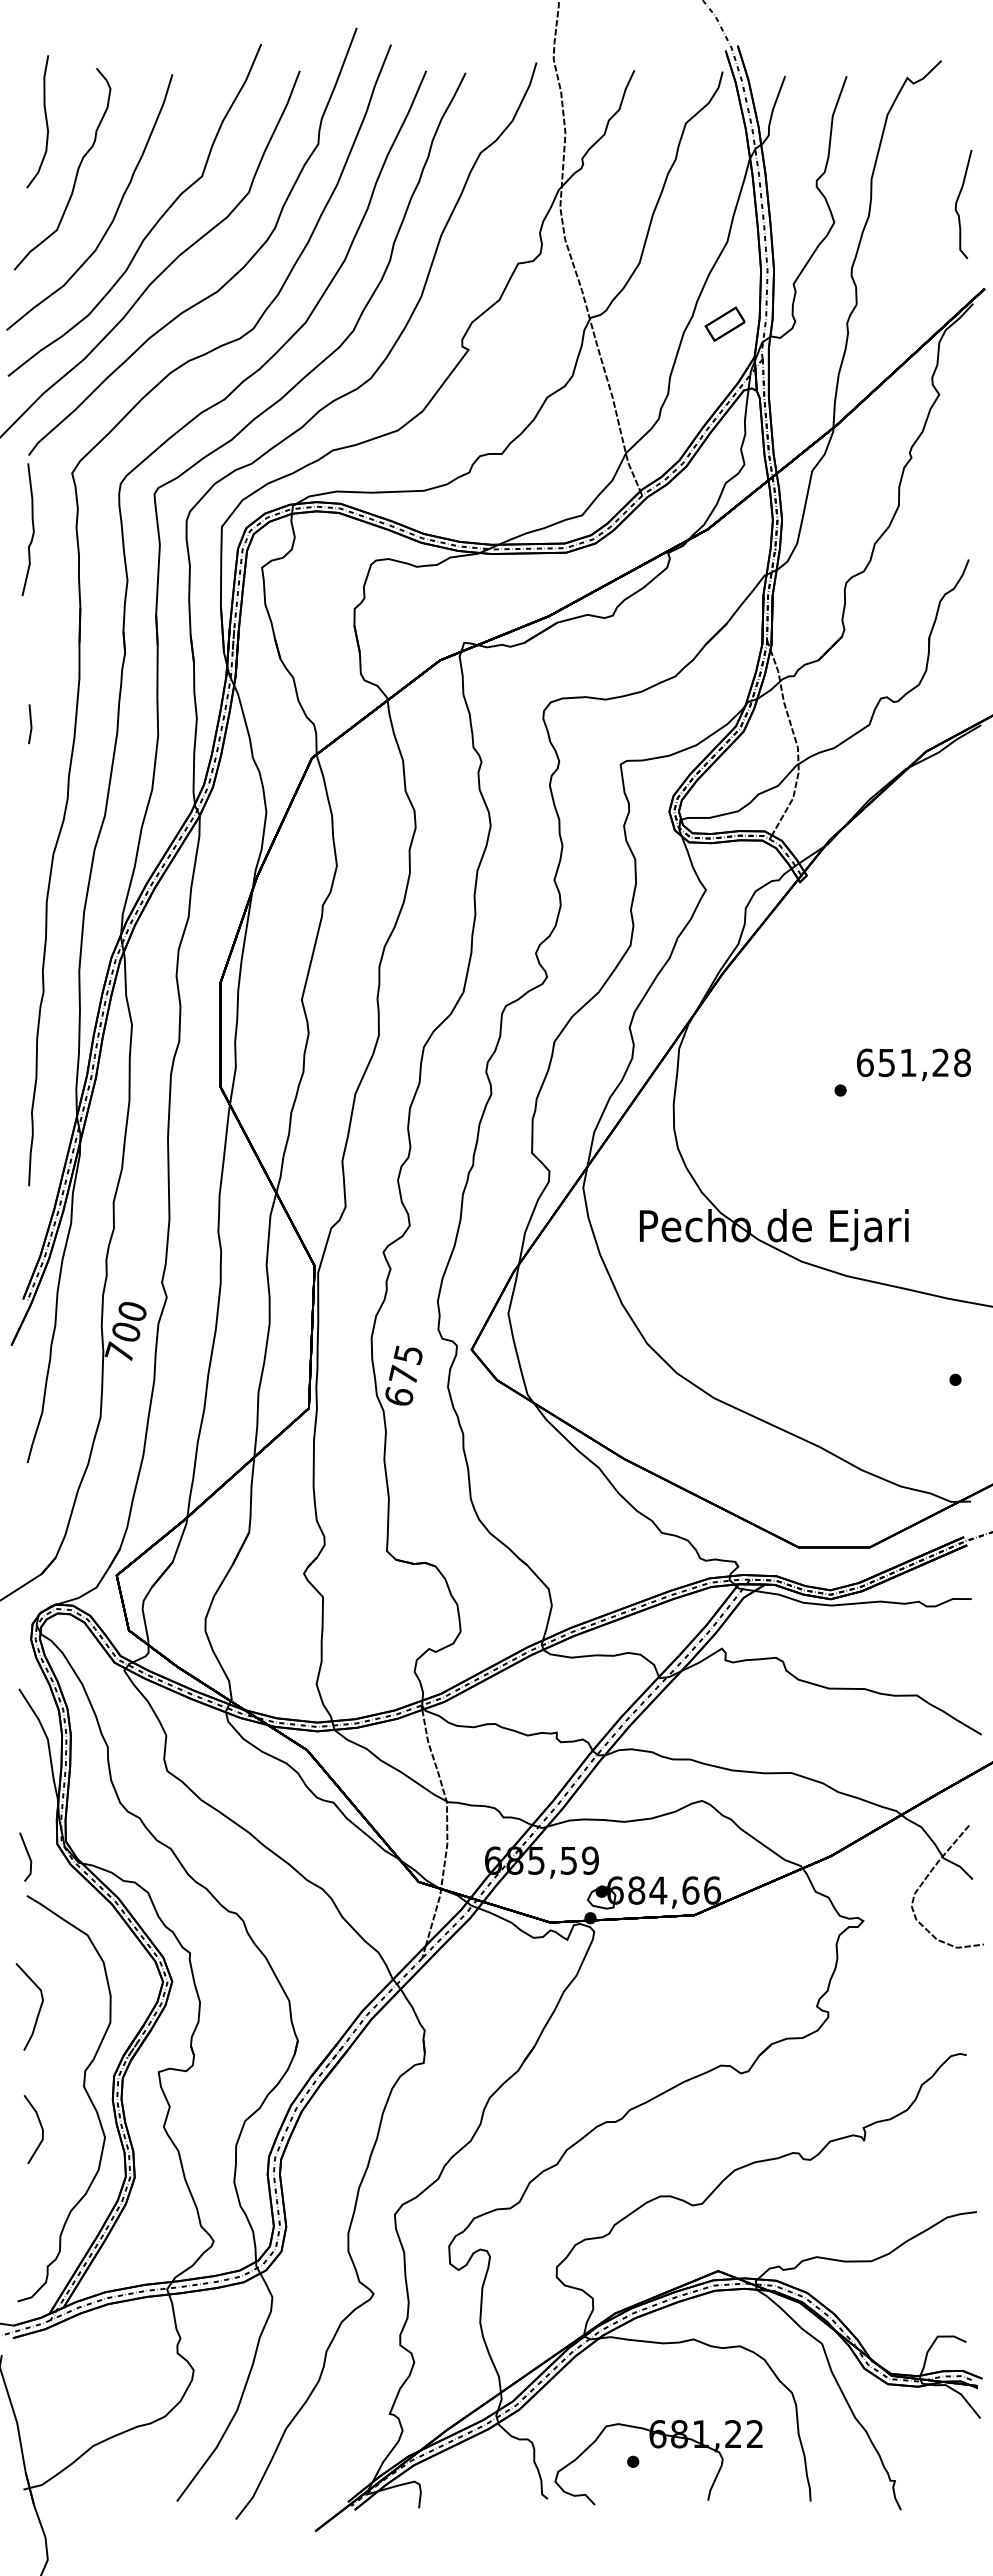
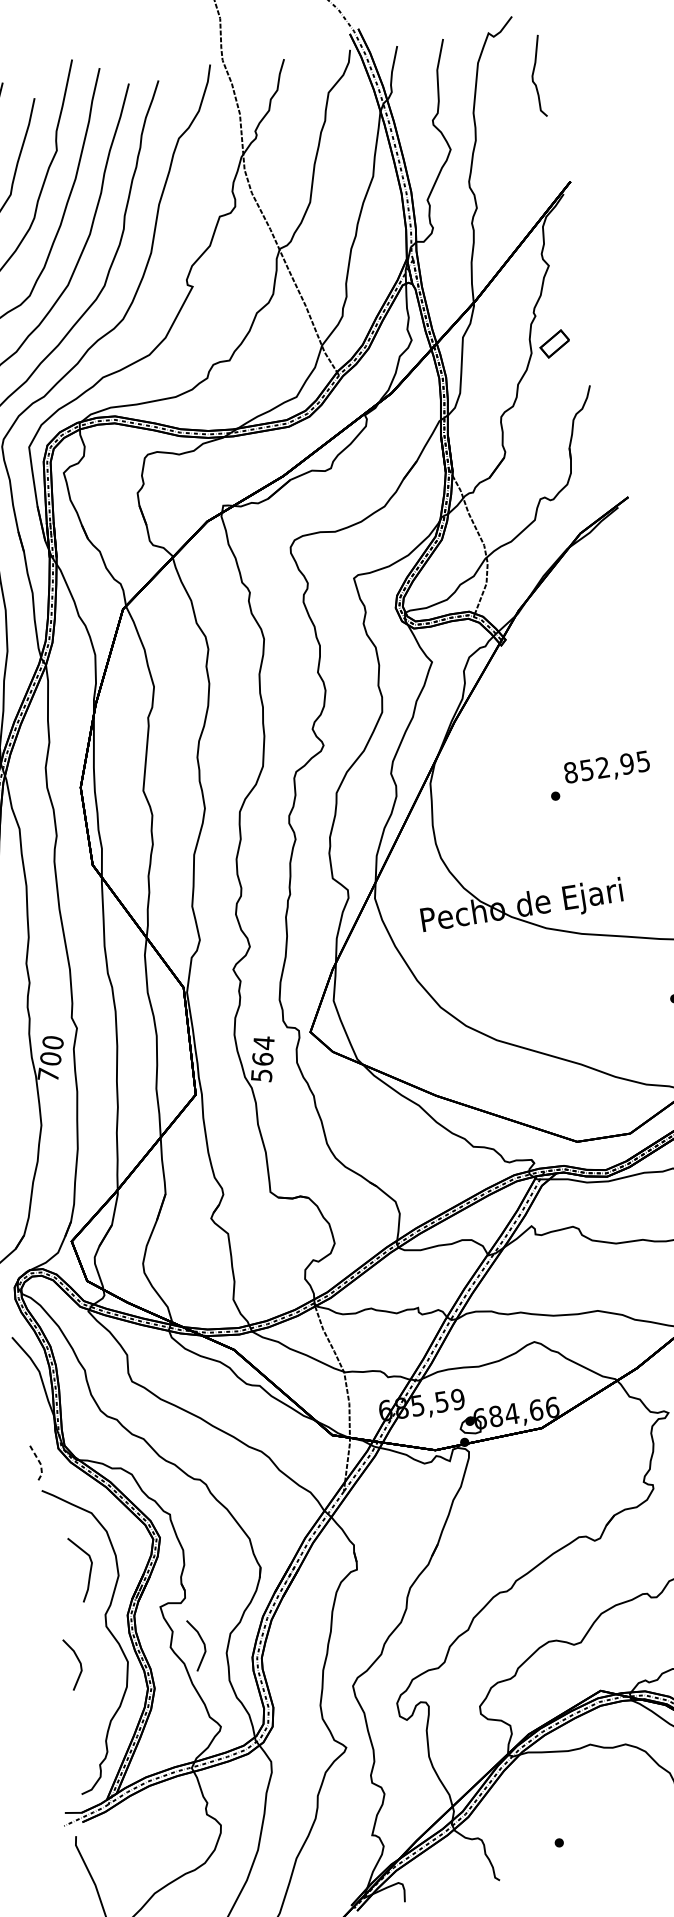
curve: (957, 203) -> (533, 76), moved
part: (724, 323) -> (554, 343), moved
text: (913, 1062) -> (606, 766), 651,28 -> 852,95
text: (403, 1376) -> (262, 1059), 675 -> 564
line: (29, 1858) -> (39, 1462), solid -> dashed
curve: (38, 2010) -> (89, 1570), moved
line: (206, 2126) -> (202, 1642), added
part: (658, 2448) -> (576, 1830), removed

